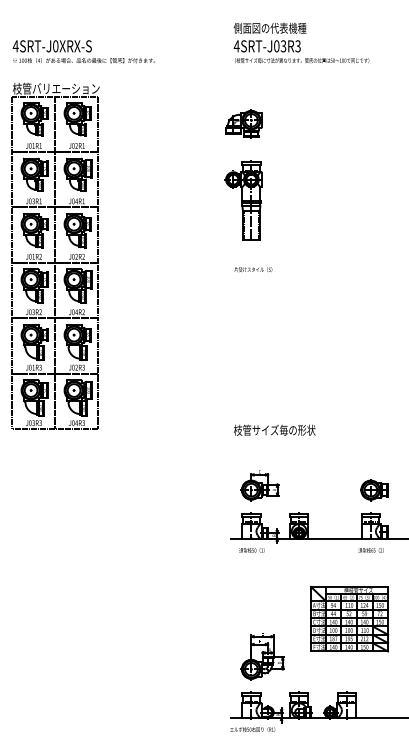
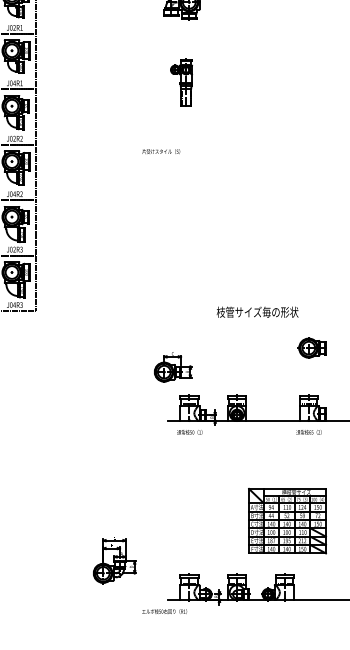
part: (243, 200) -> (181, 82), size x0.6
text: (253, 269) -> (161, 151), moved
text: (274, 429) -> (257, 311), moved
part: (259, 485) -> (172, 367), moved
part: (374, 490) -> (312, 348), moved
part: (349, 618) -> (287, 520), moved
part: (262, 656) -> (114, 560), moved
text: (252, 729) -> (164, 611), moved

